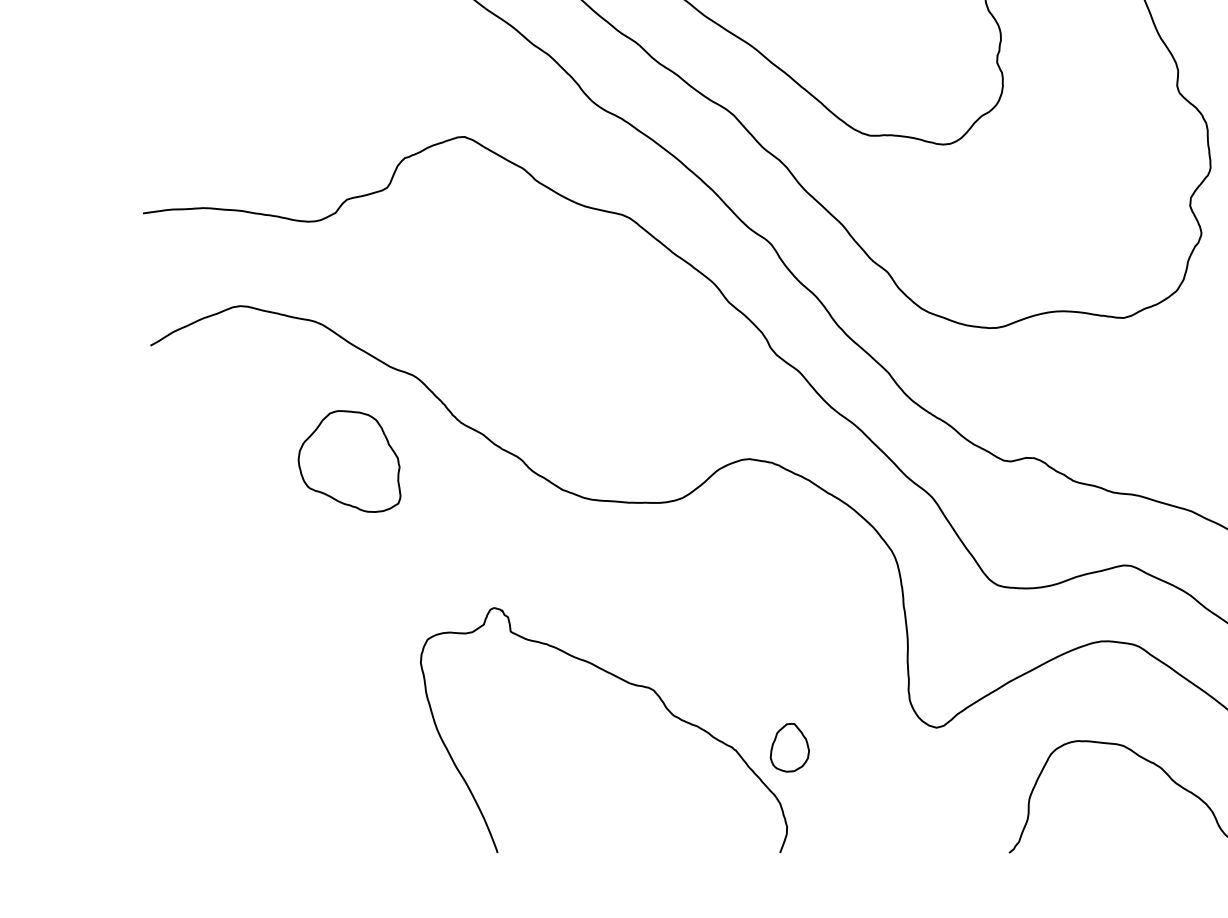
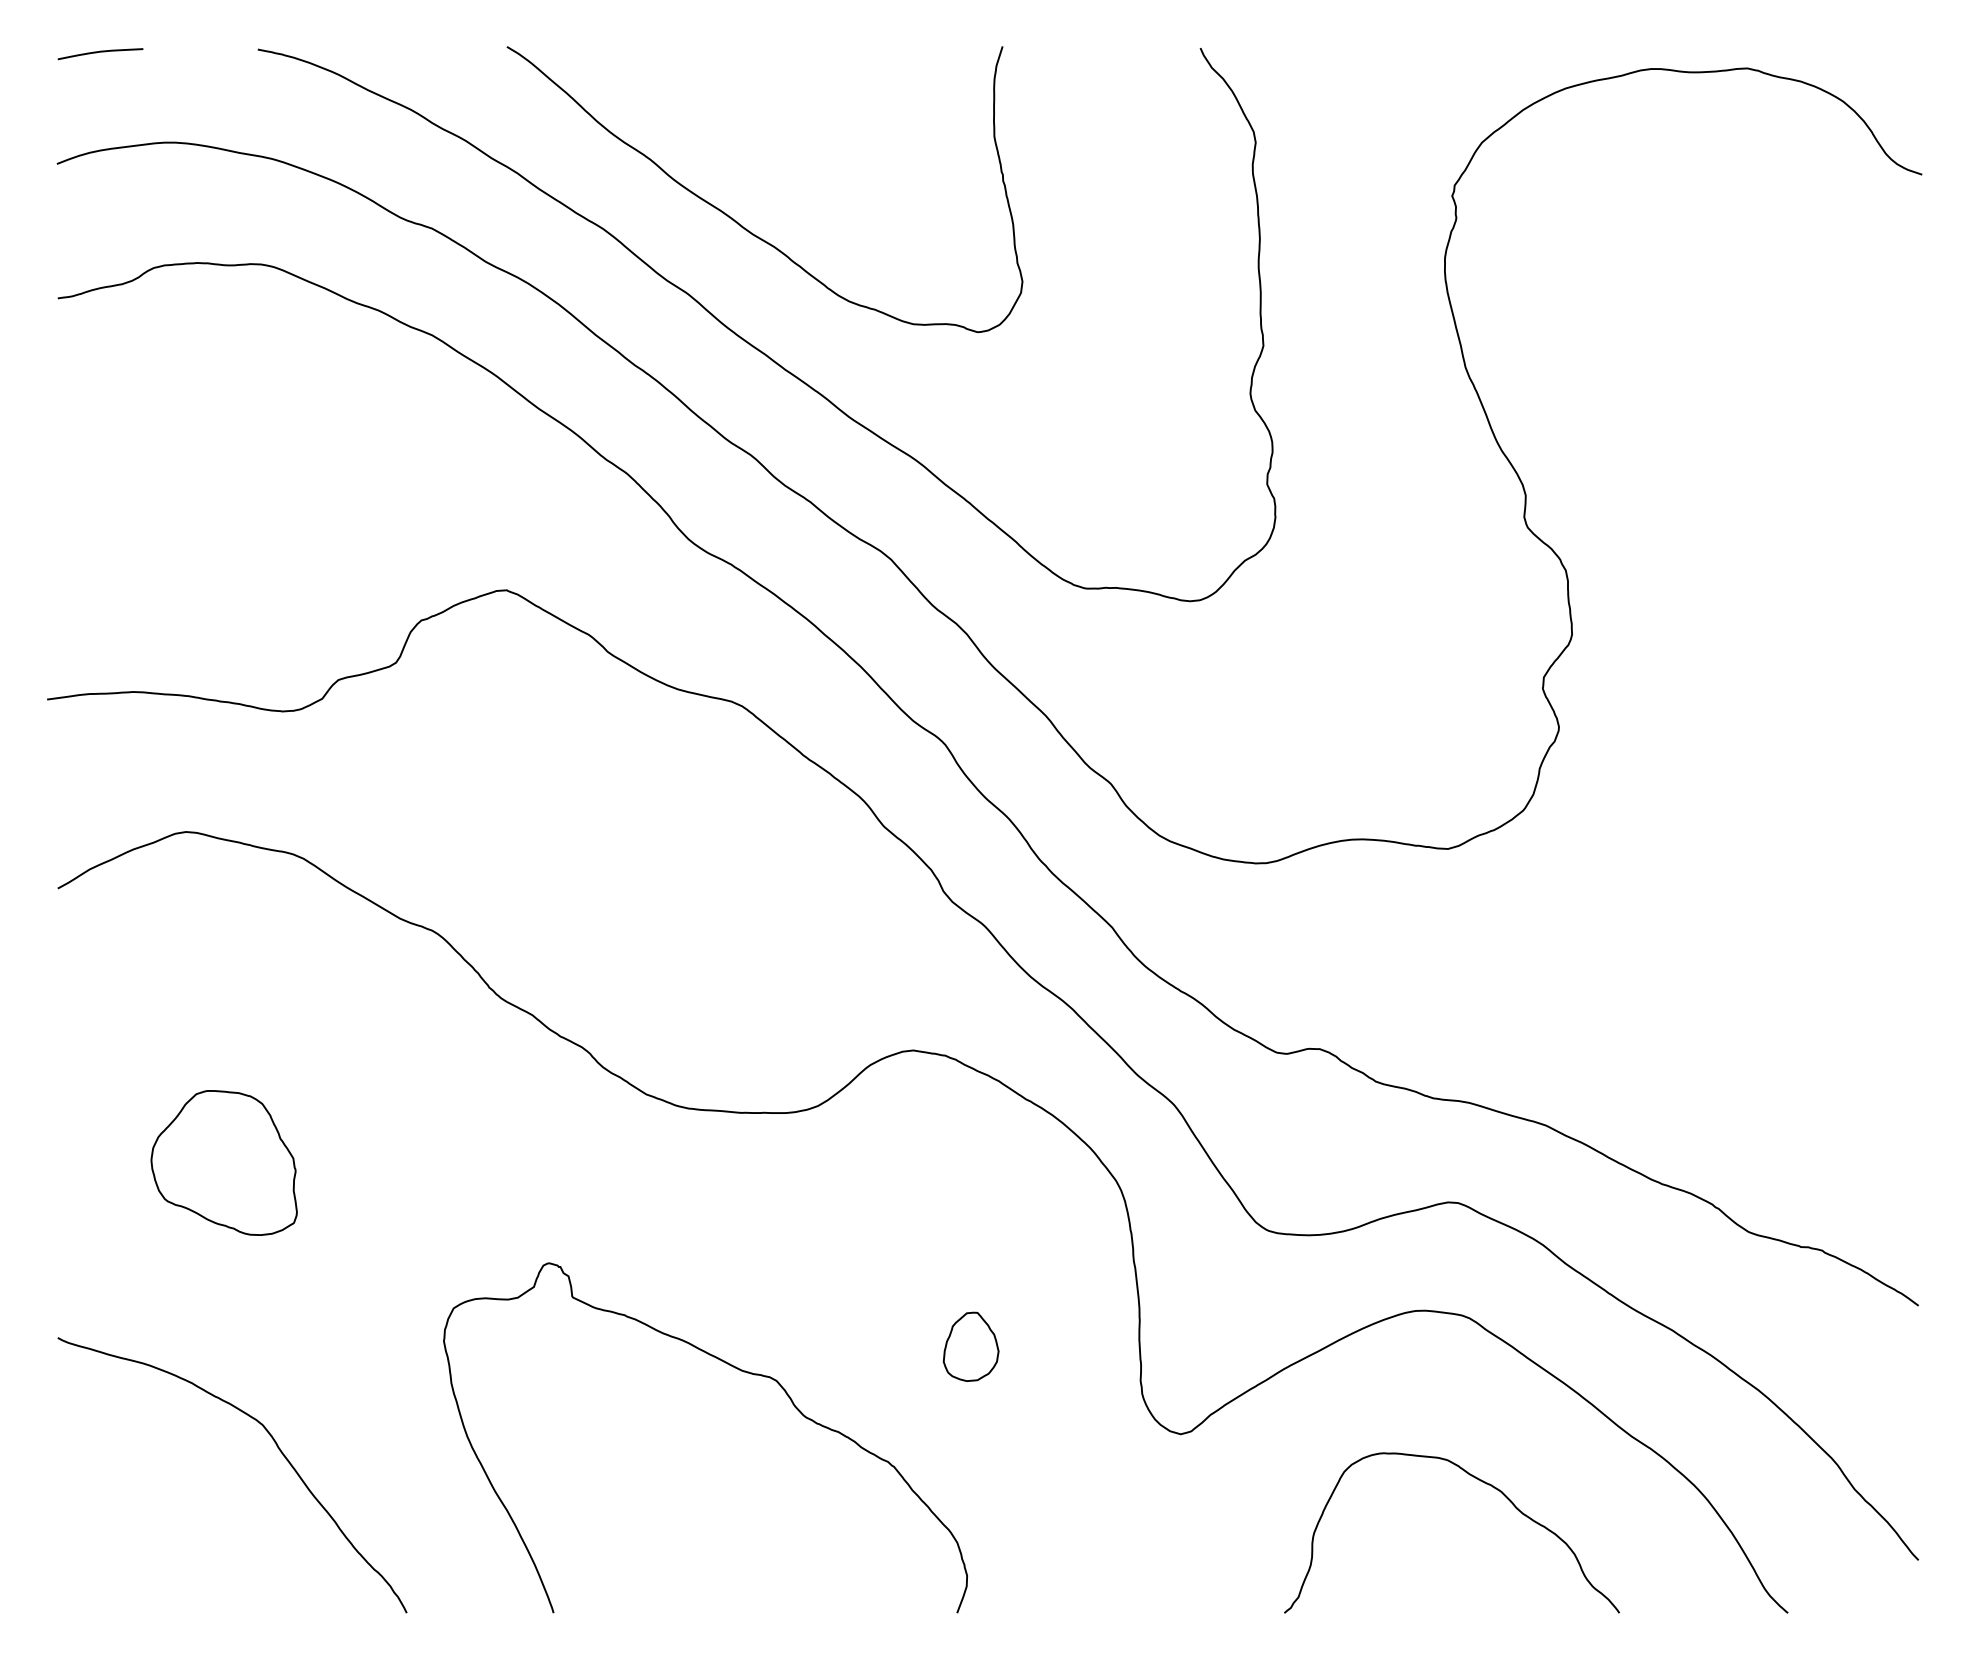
part: (349, 461) -> (223, 1162), moved
curve: (303, 736) -> (276, 1446), added
part: (789, 747) -> (970, 1346), moved

